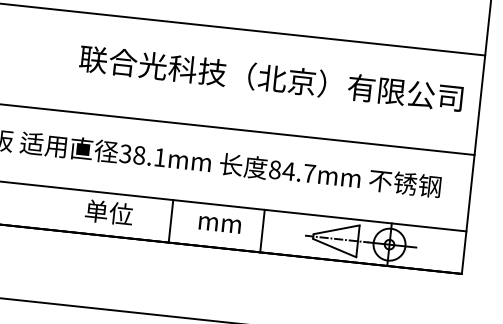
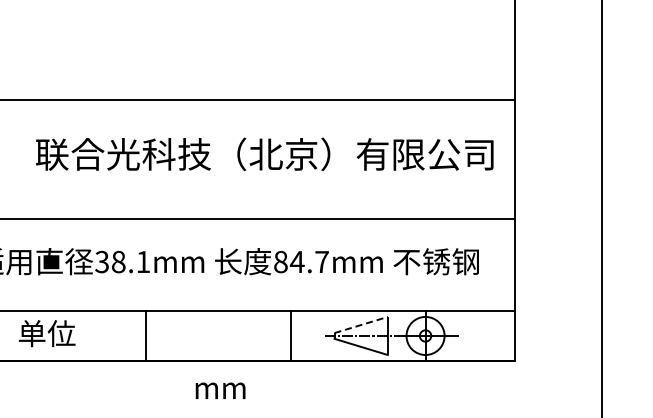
text: (108, 212) -> (46, 333), moved
line: (171, 220) -> (146, 335), moved
text: (219, 224) -> (220, 390), moved
line: (262, 230) -> (290, 335), moved
line: (336, 230) -> (361, 325), solid -> dashed

